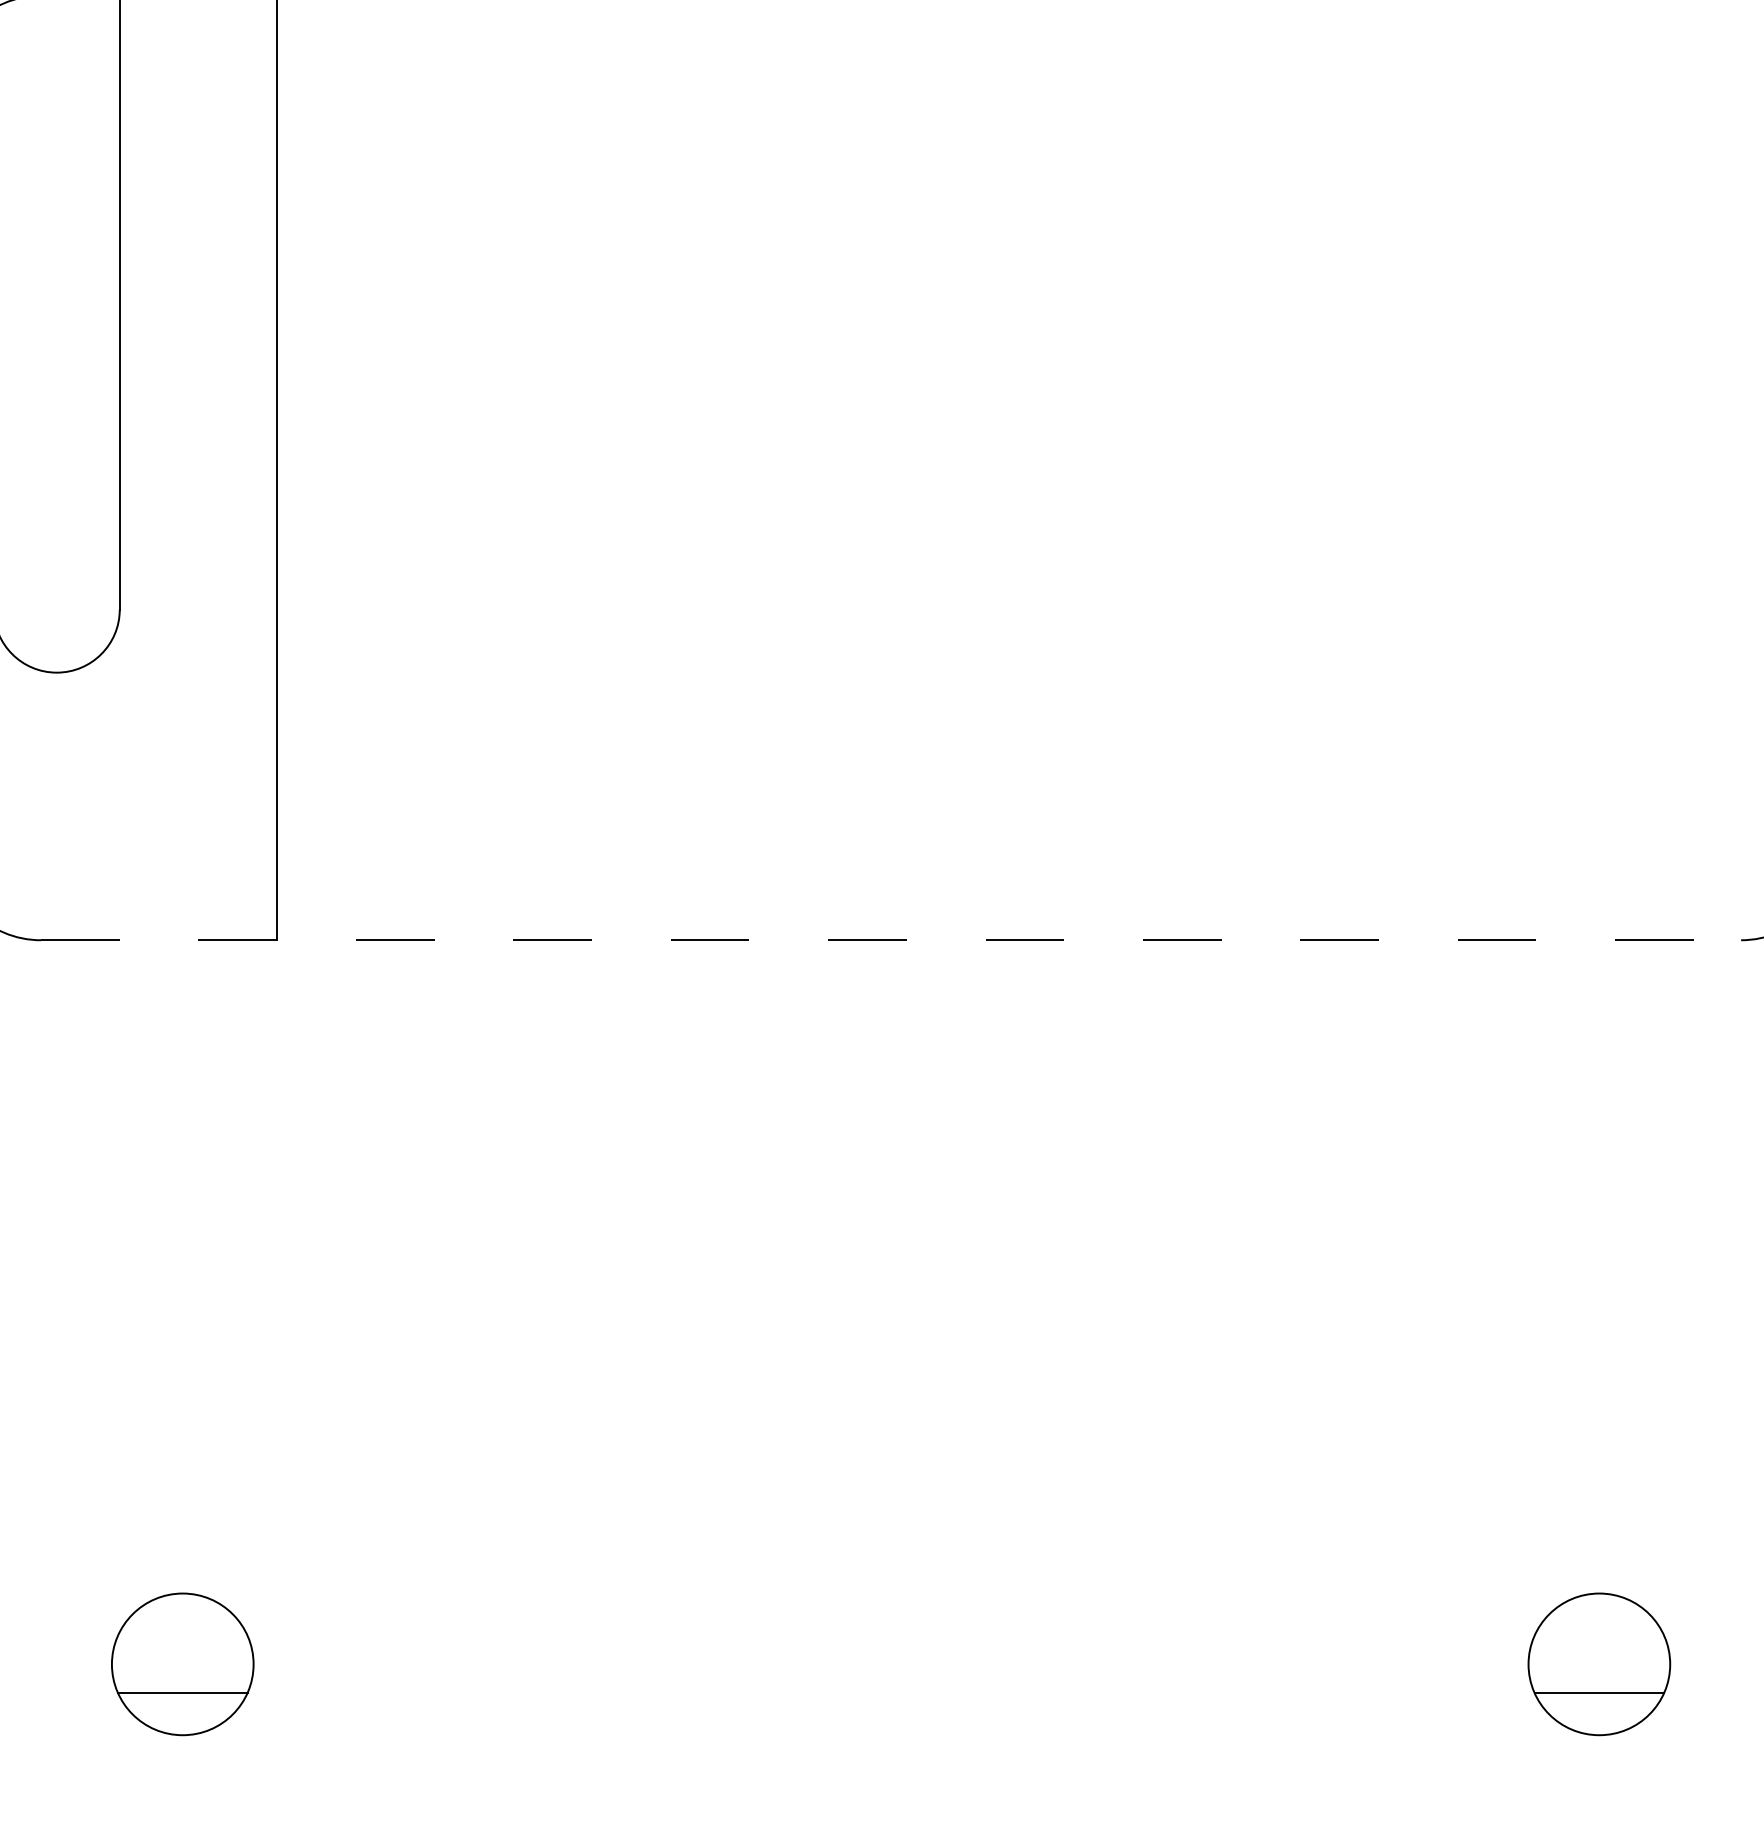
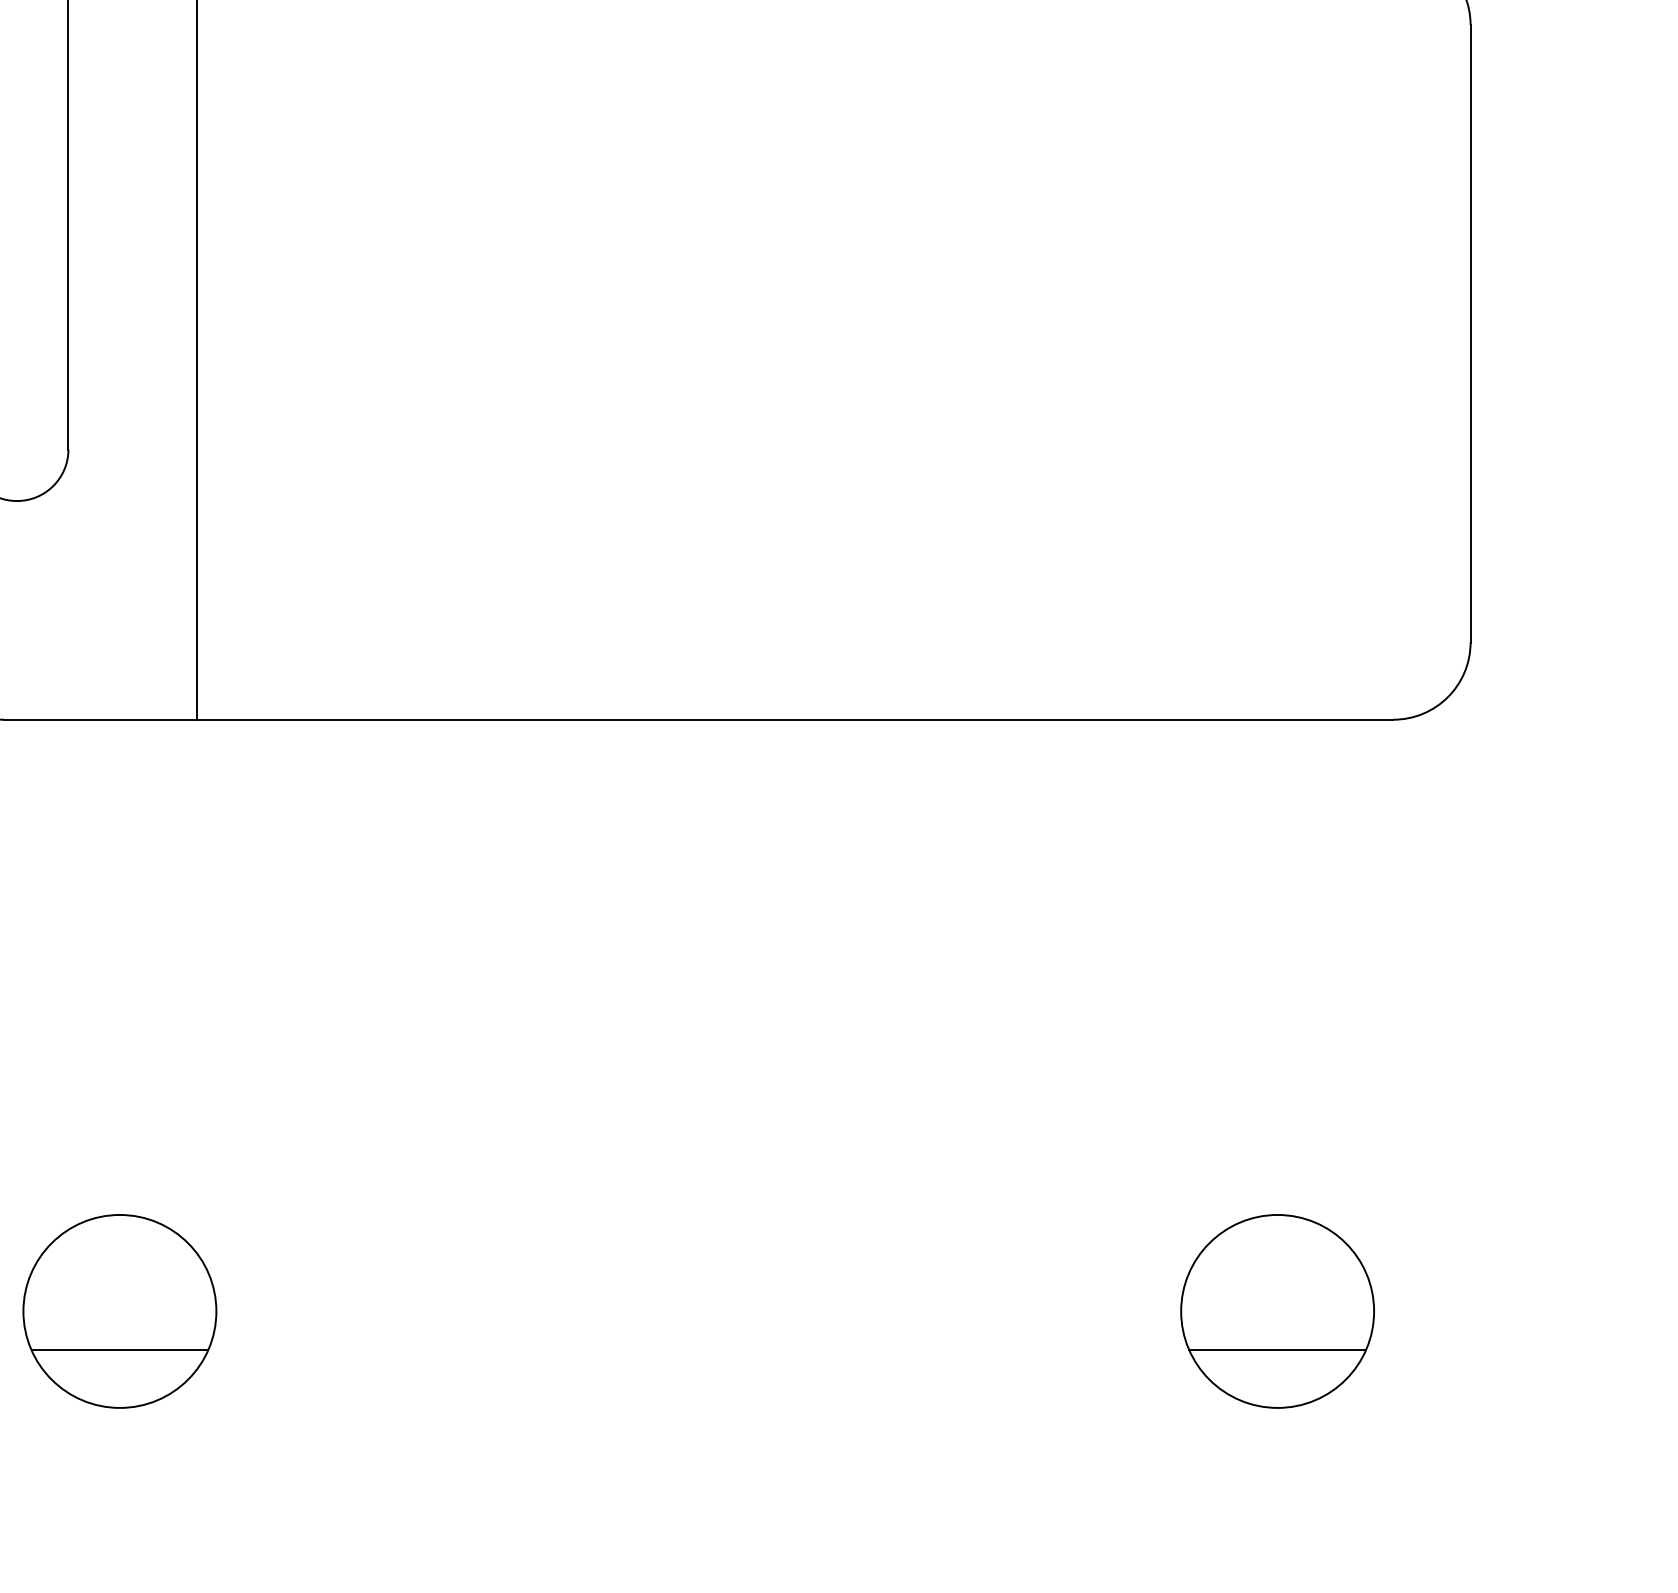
line: (890, 939) -> (698, 719), dashed -> solid
part: (182, 1664) -> (119, 1311), size x1.67
part: (1599, 1664) -> (1277, 1311), size x1.67

